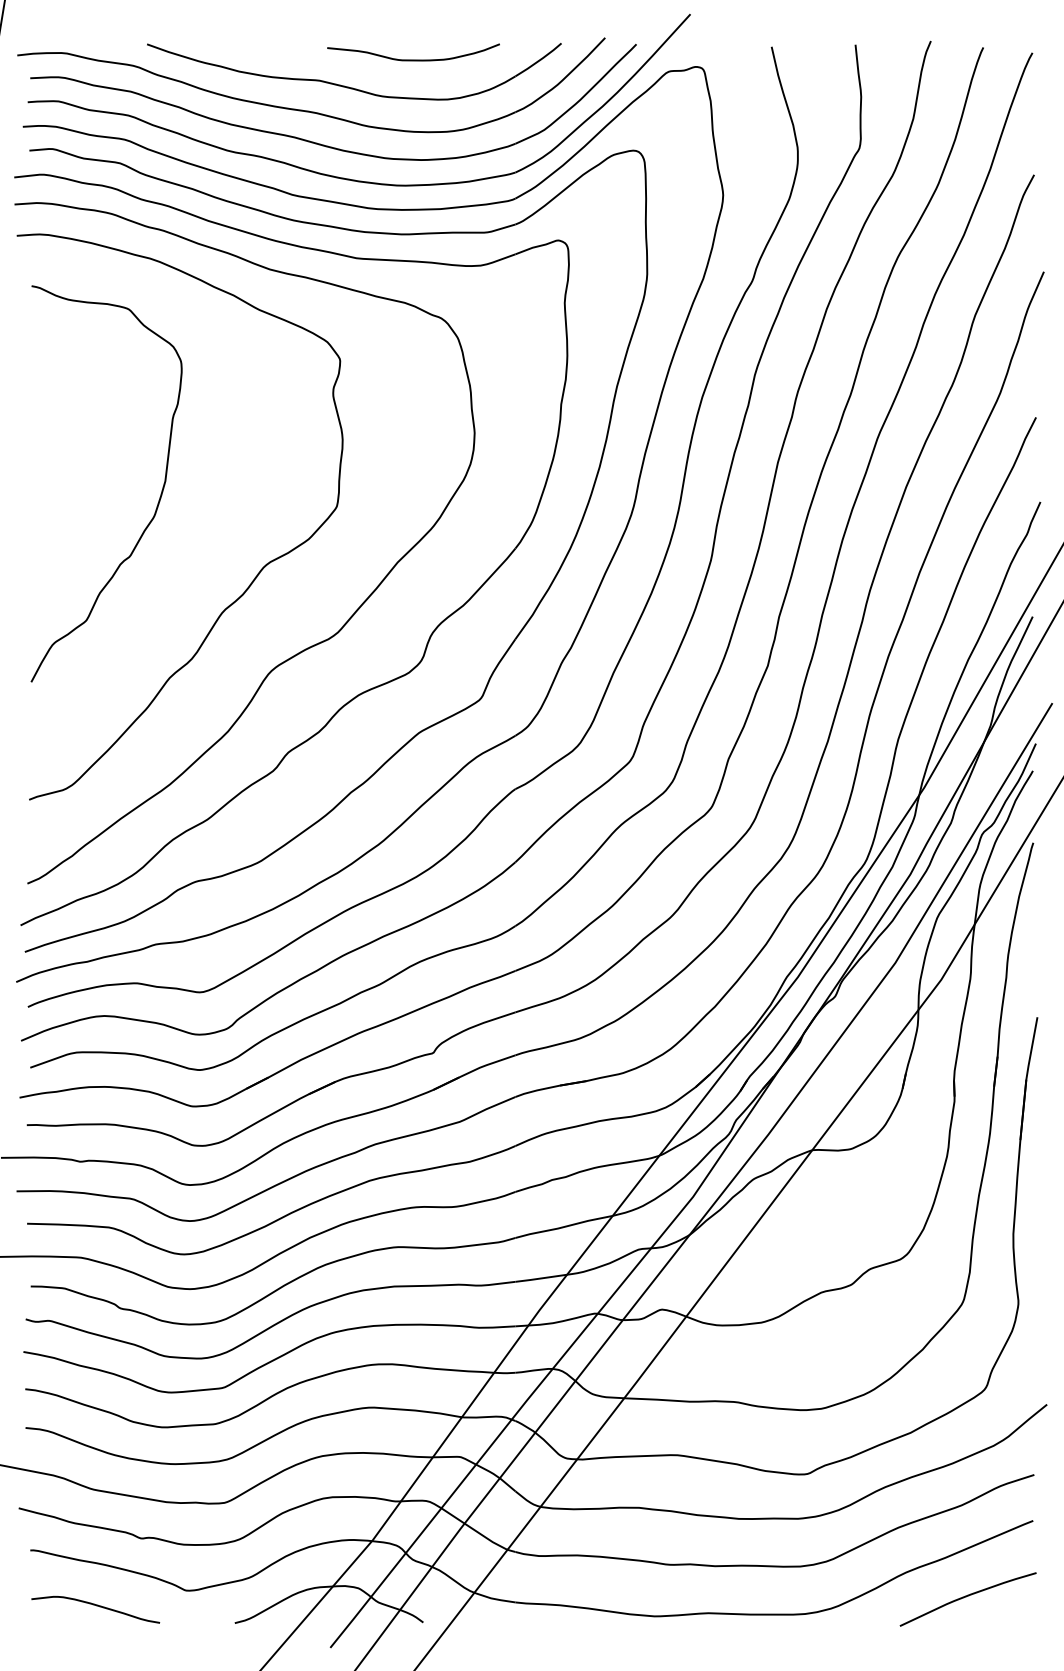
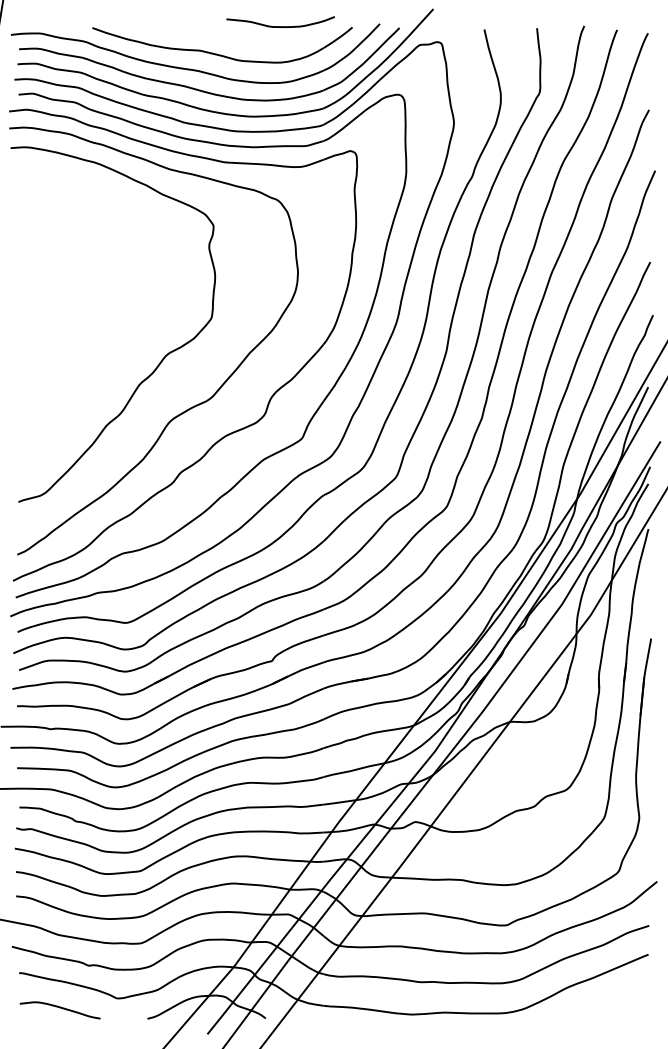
curve: (413, 59) -> (280, 26), moved
curve: (158, 497) -> (99, 312), removed
curve: (967, 1597) -> (607, 1002), removed

